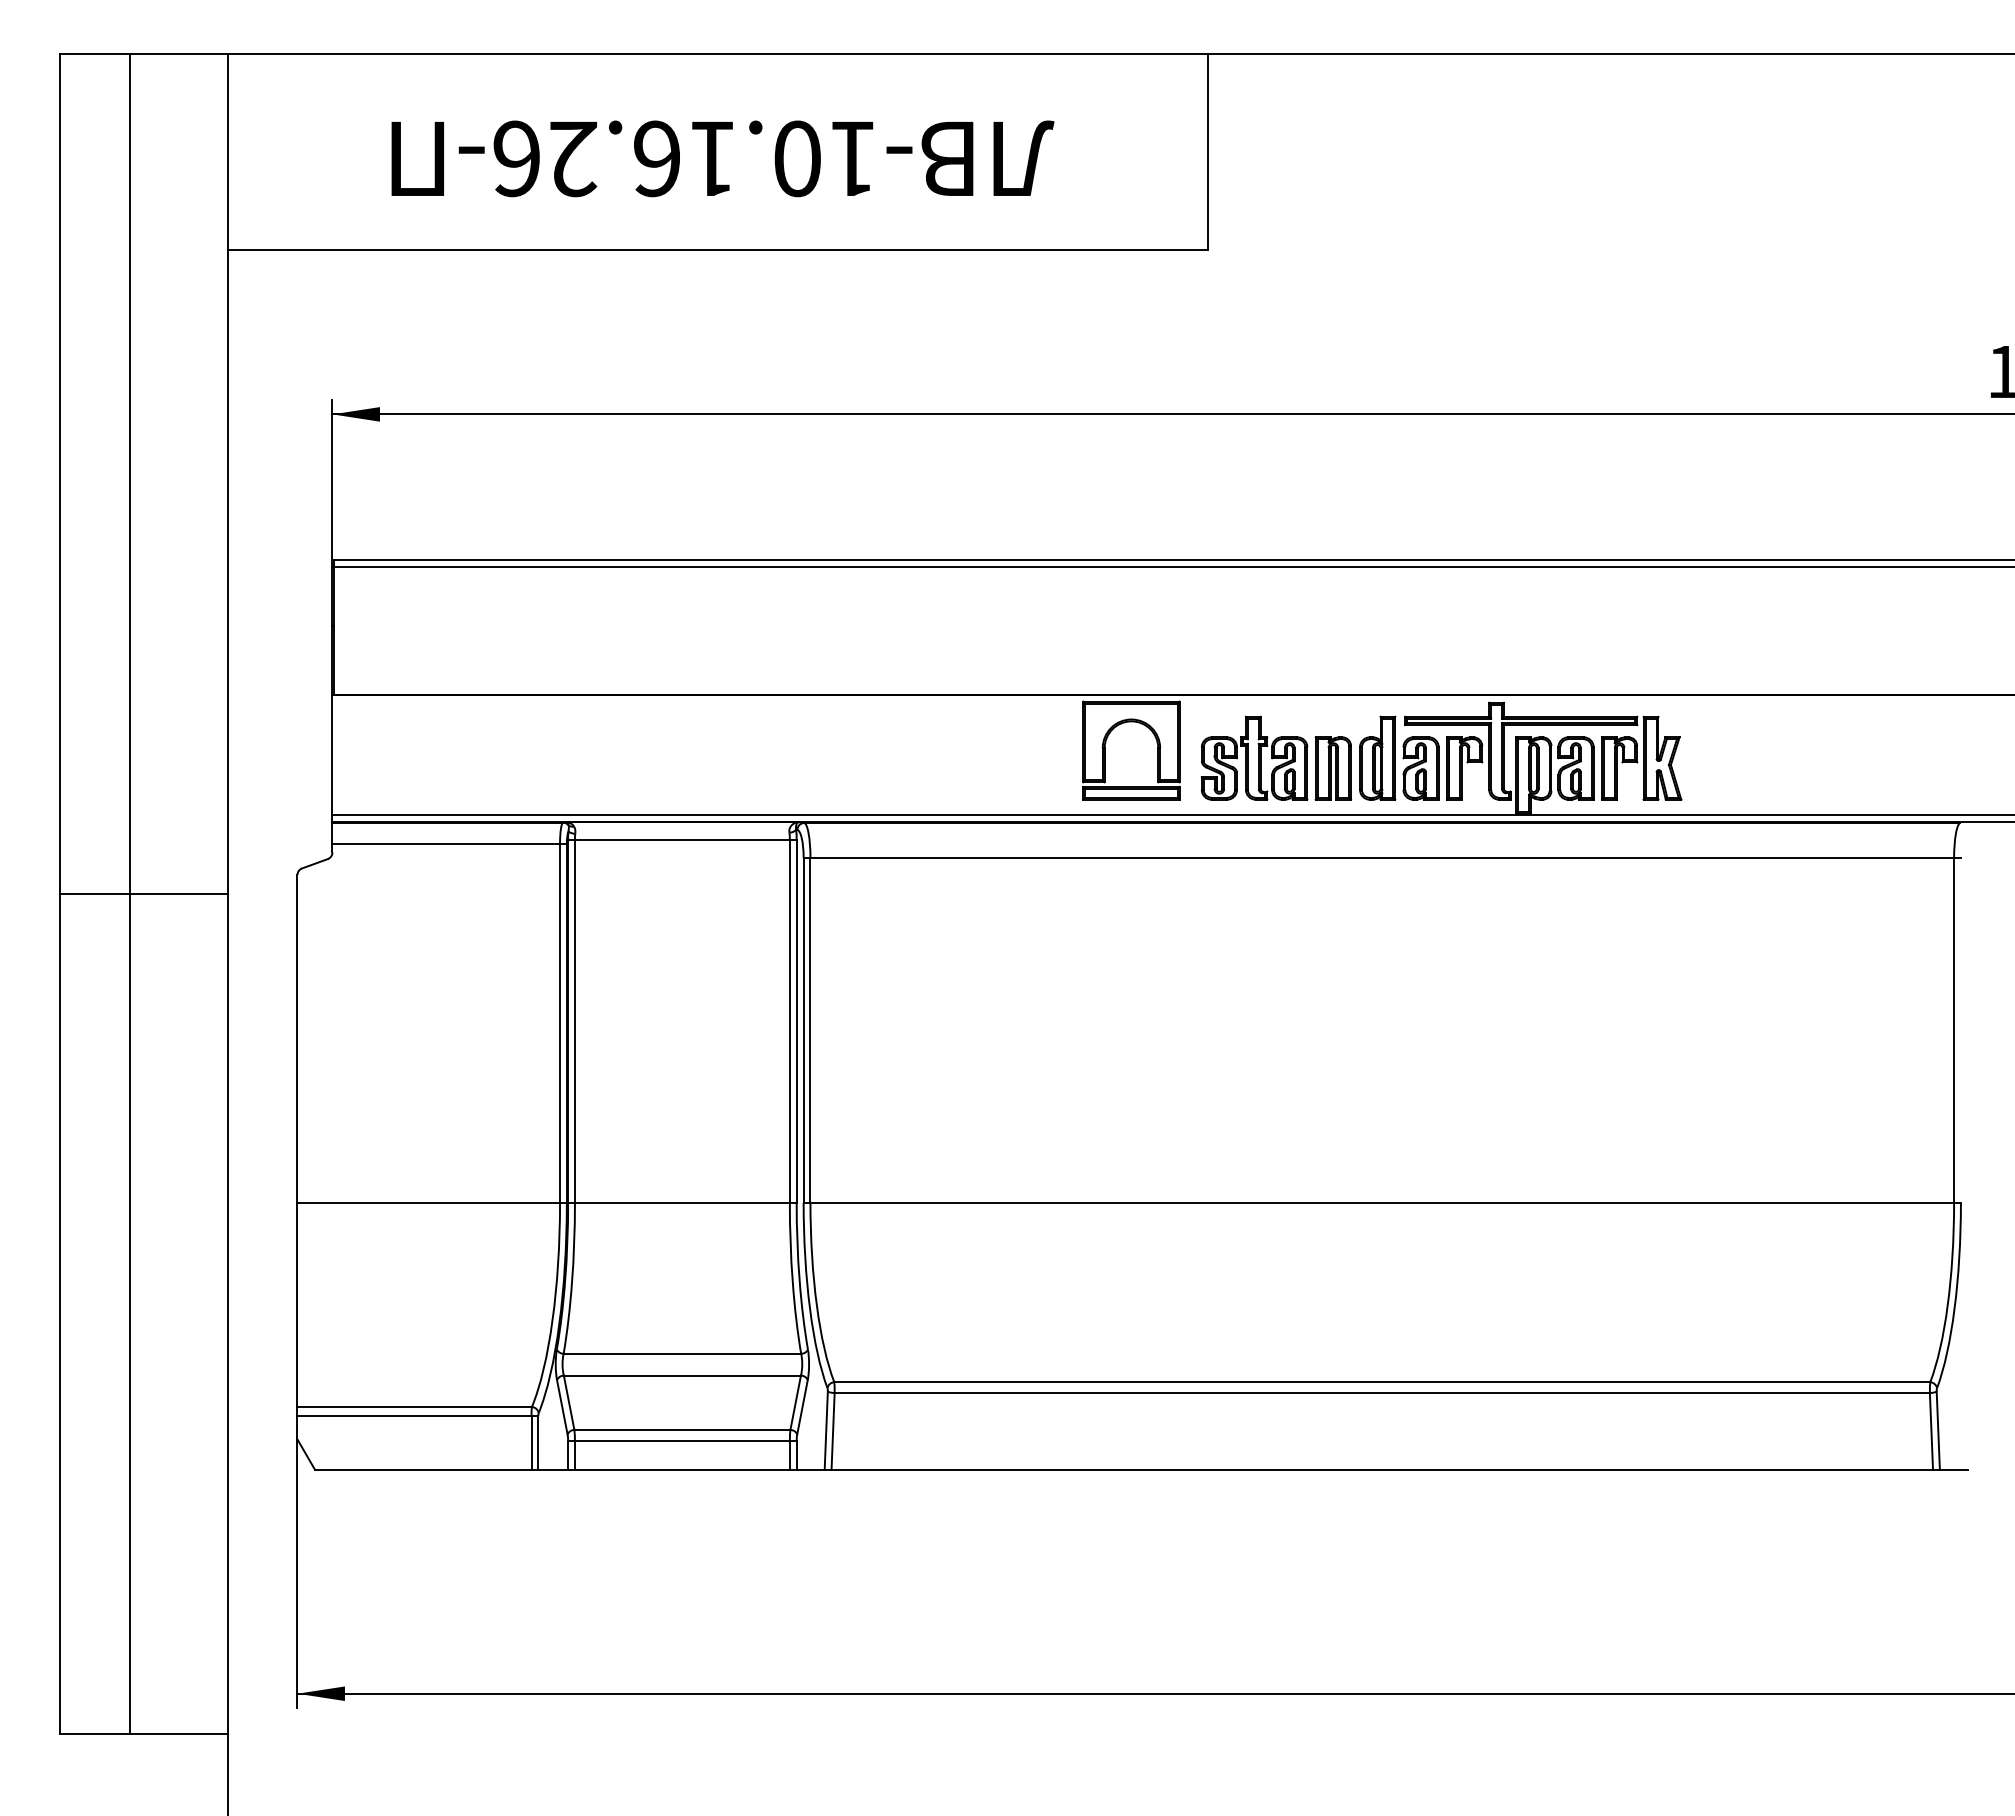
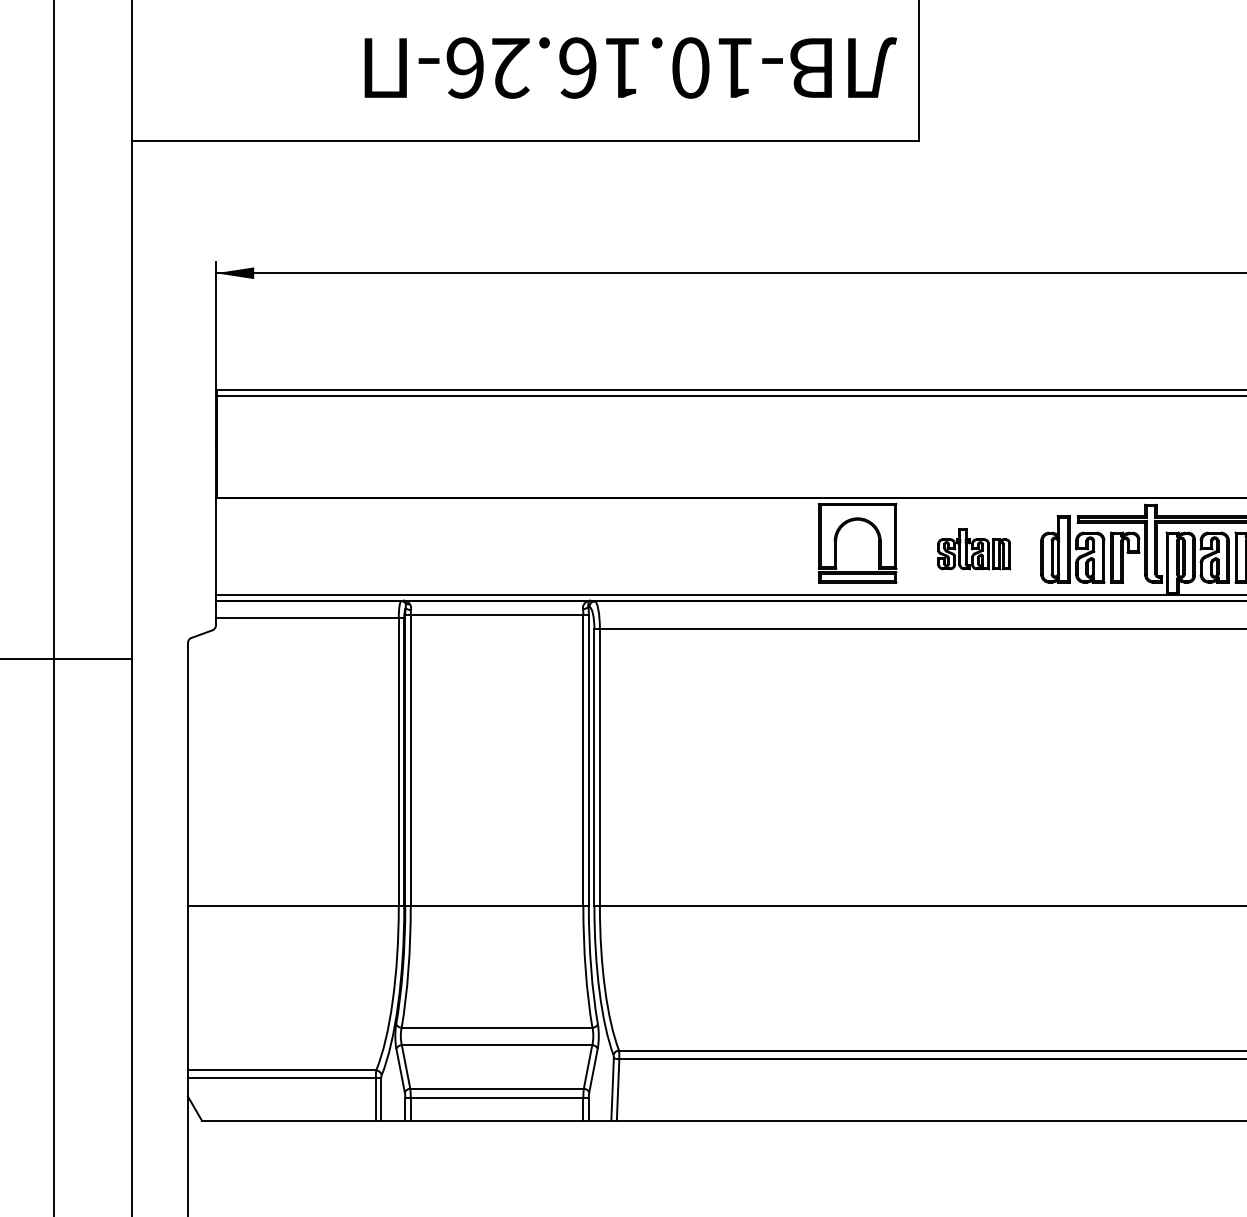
text: (722, 158) -> (630, 67), moved
part: (1276, 757) -> (974, 548), size x0.6

